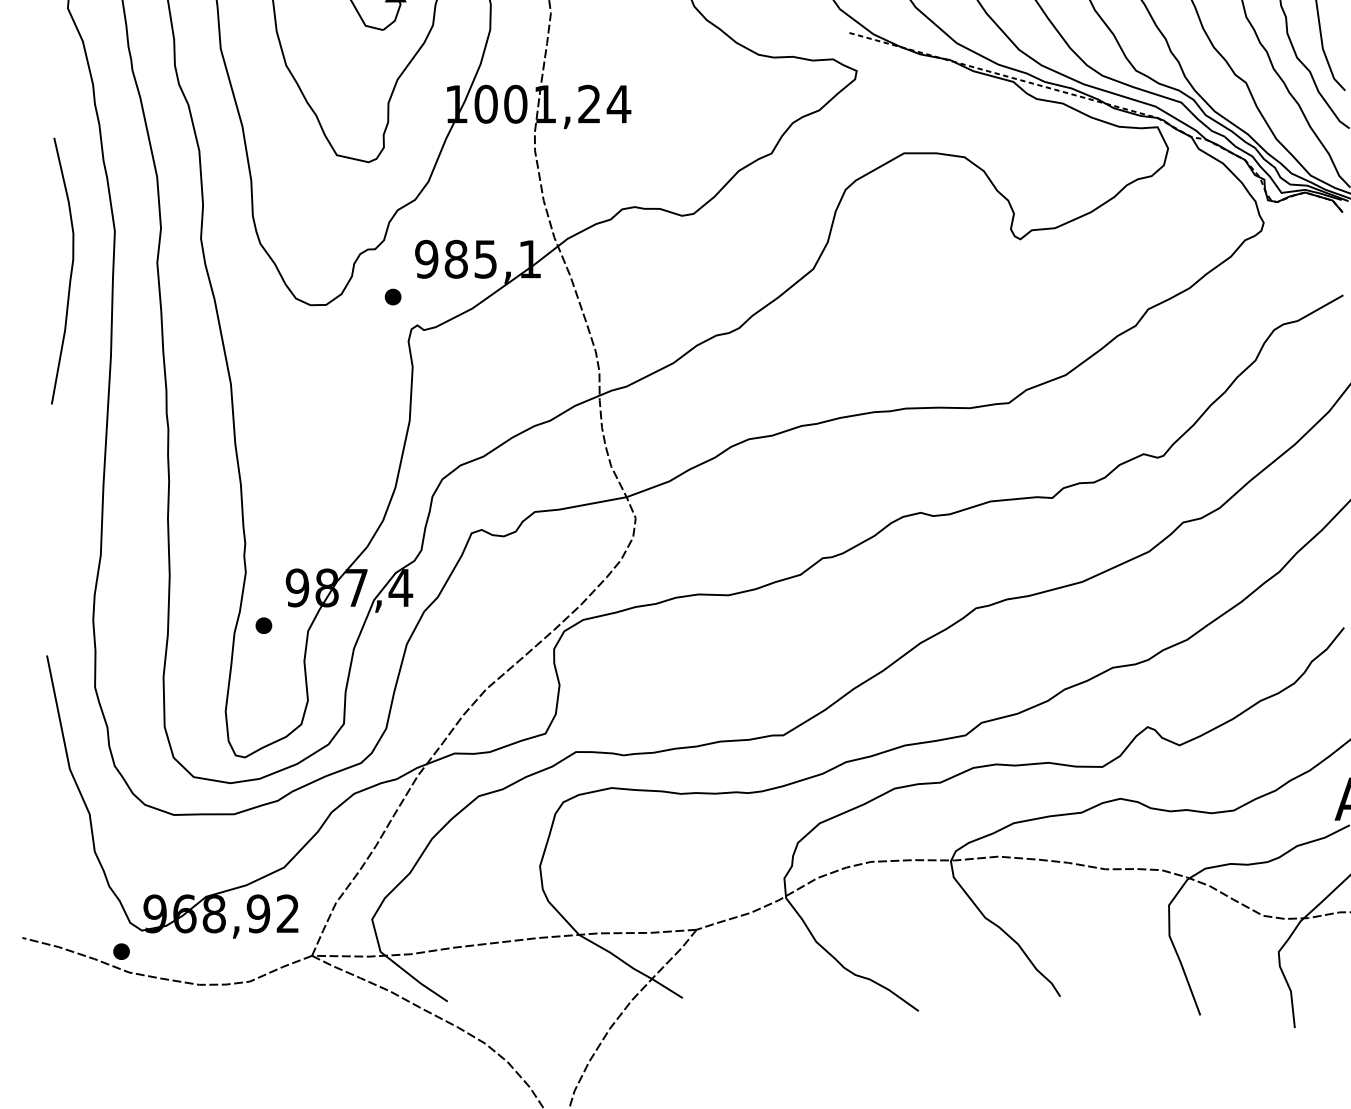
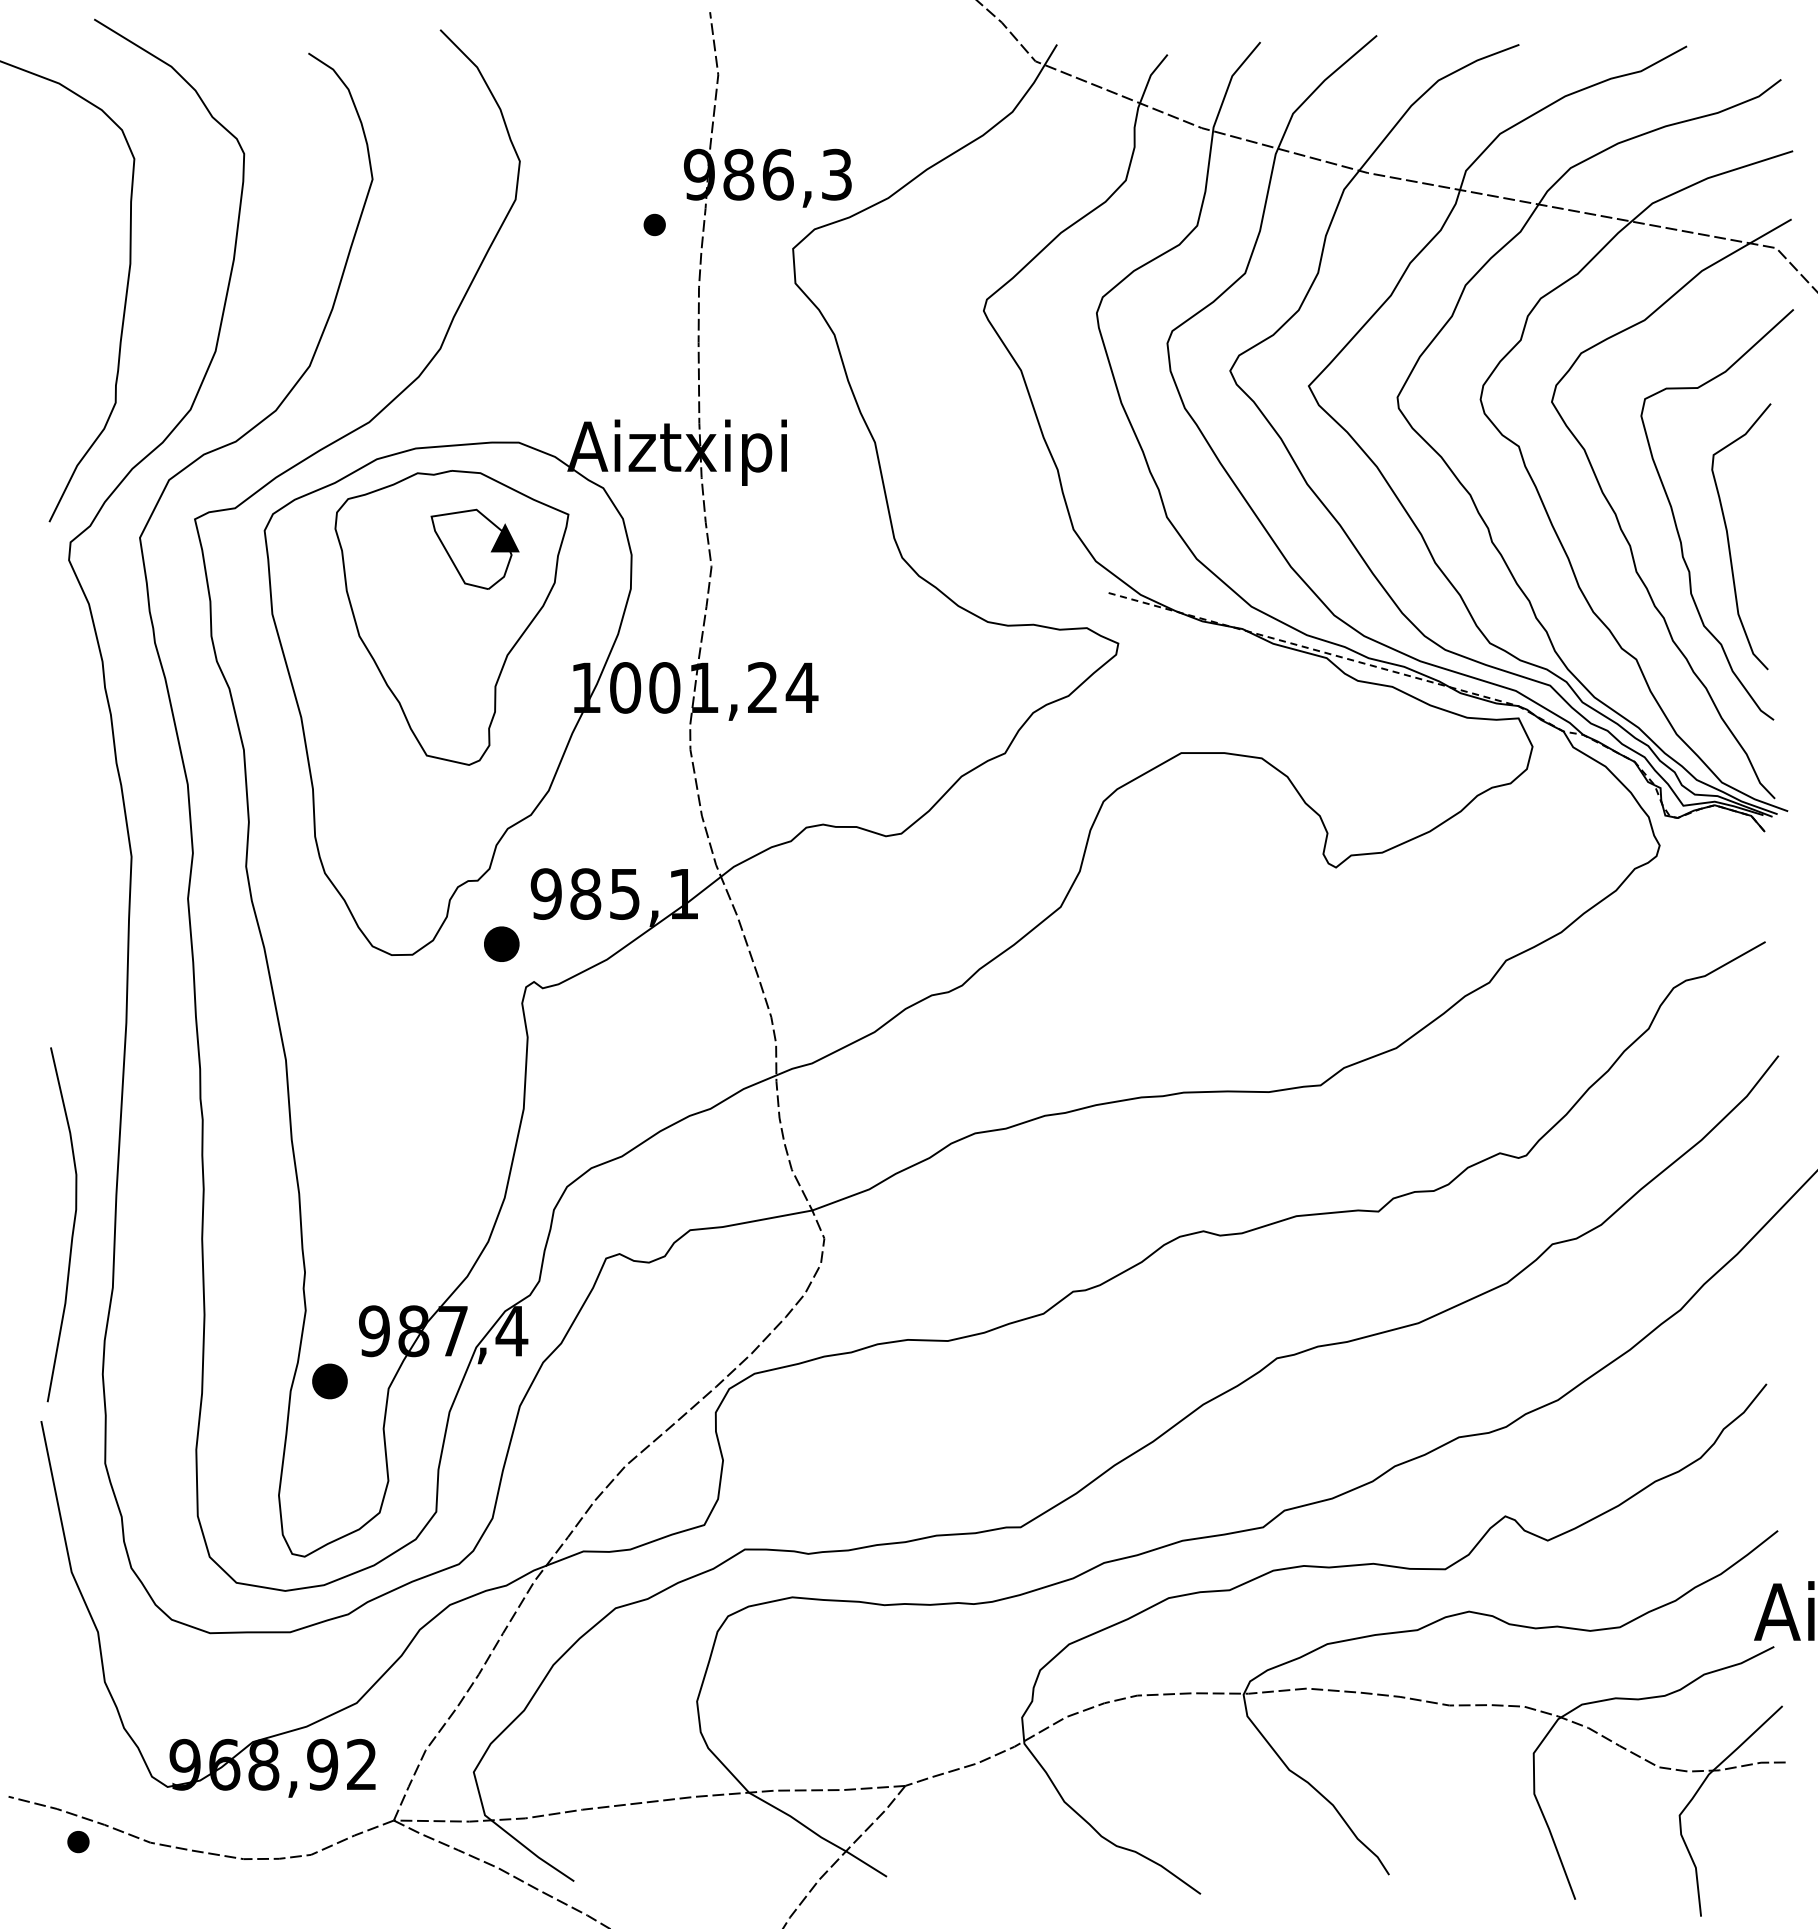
curve: (70, 273) -> (72, 1227), moved
part: (393, 297) -> (501, 944), size x1.6
part: (263, 625) -> (329, 1381), size x1.6
part: (121, 952) -> (78, 1842), moved

